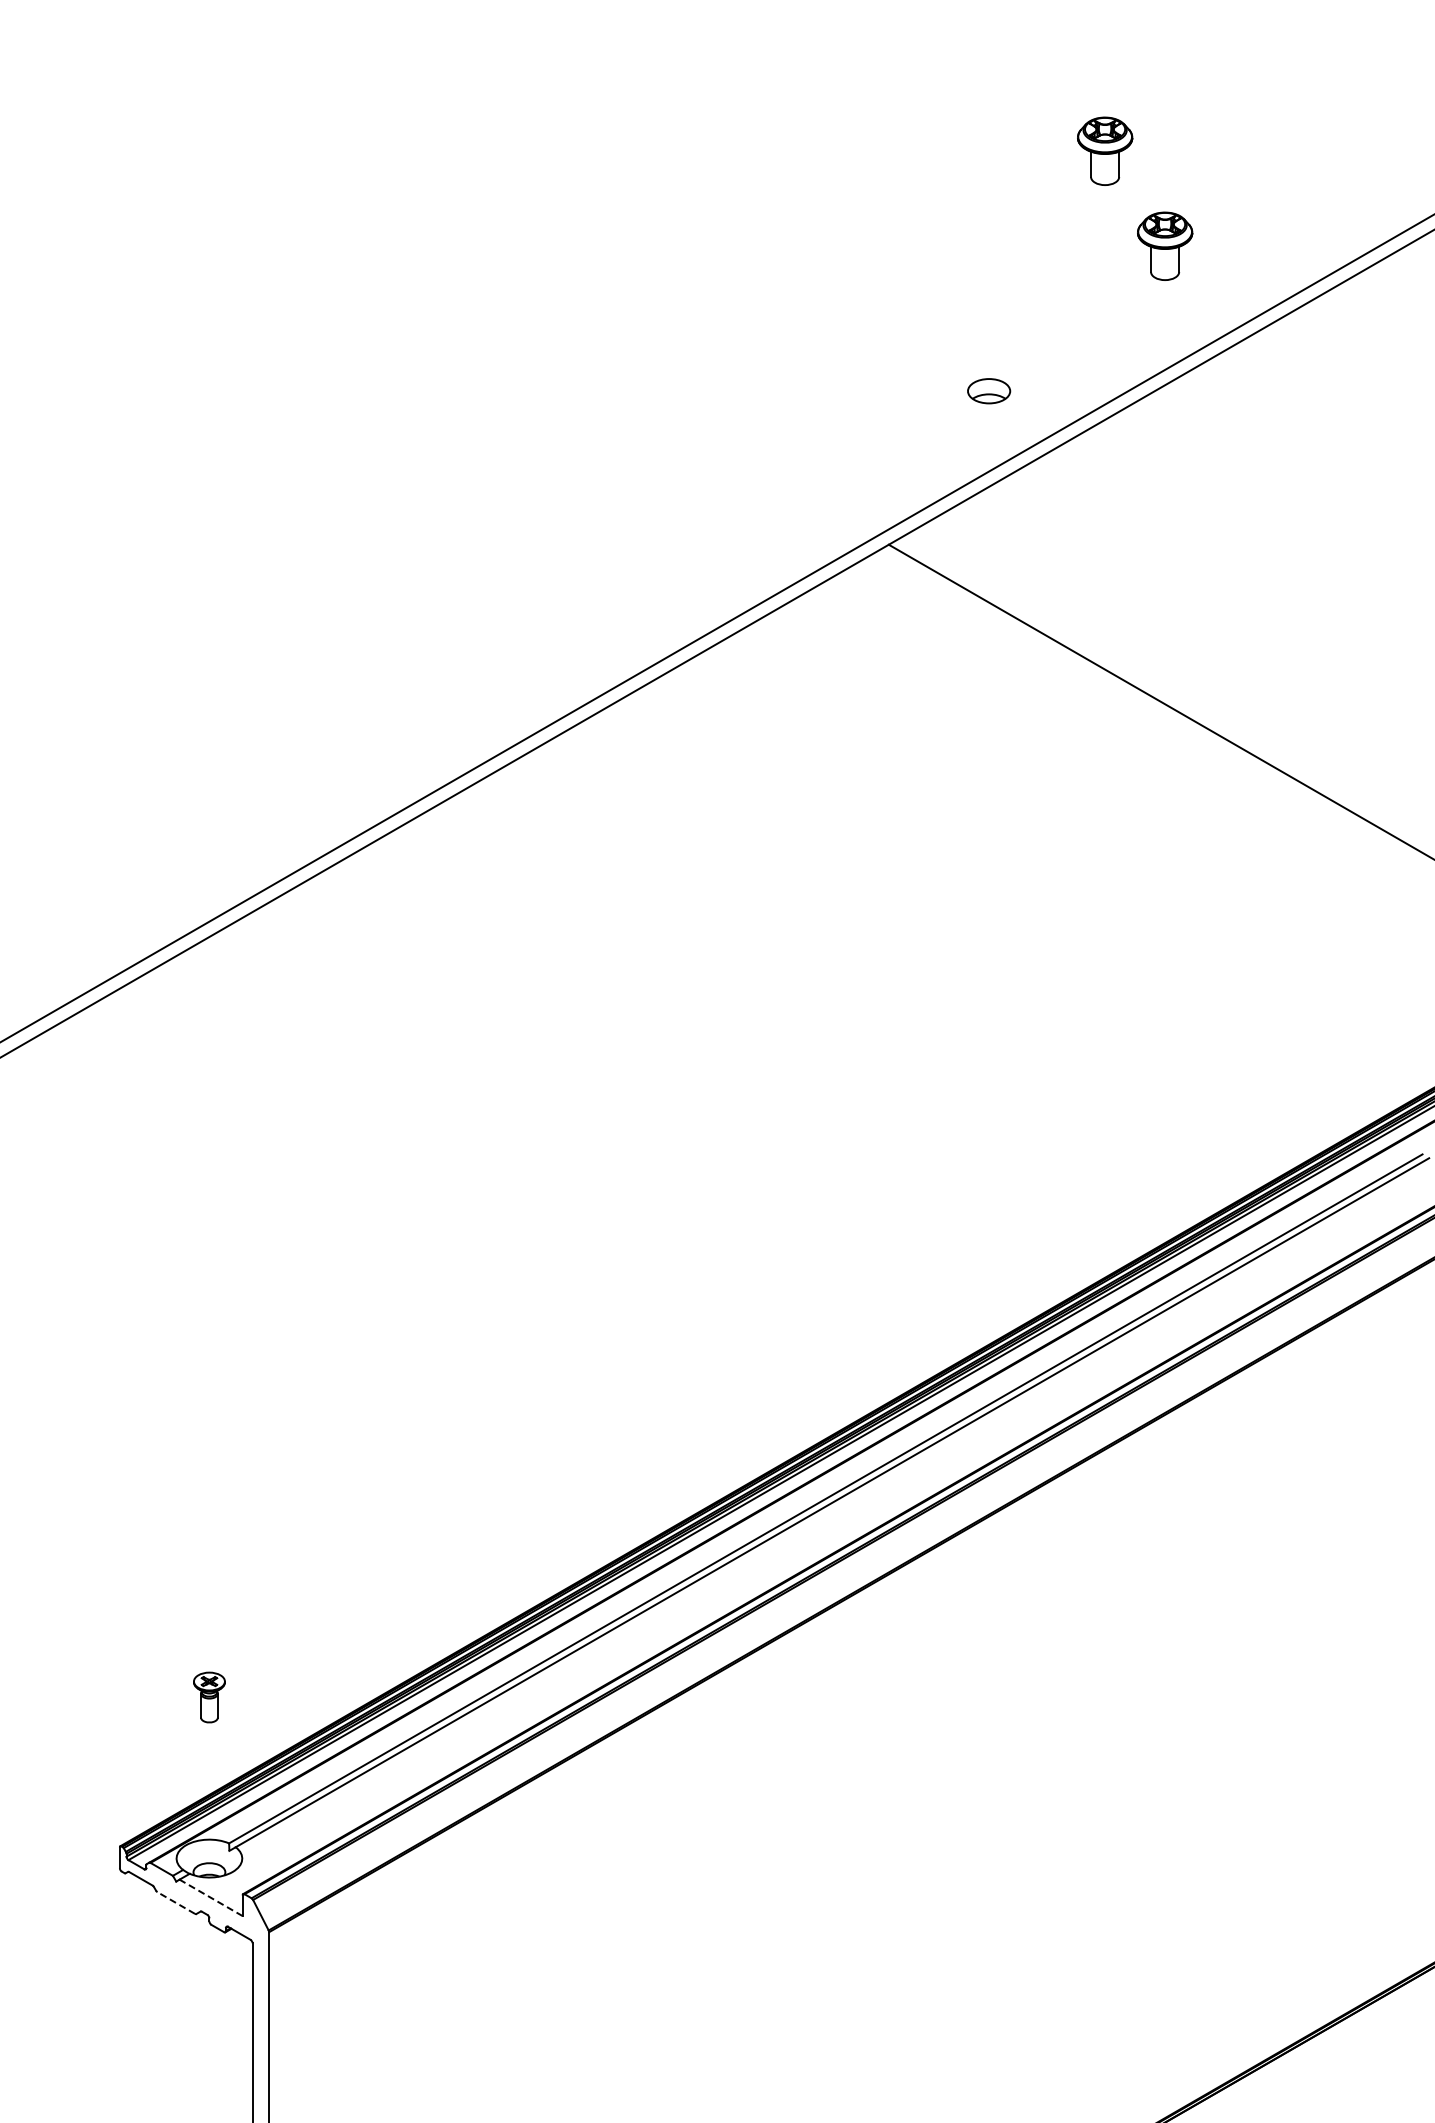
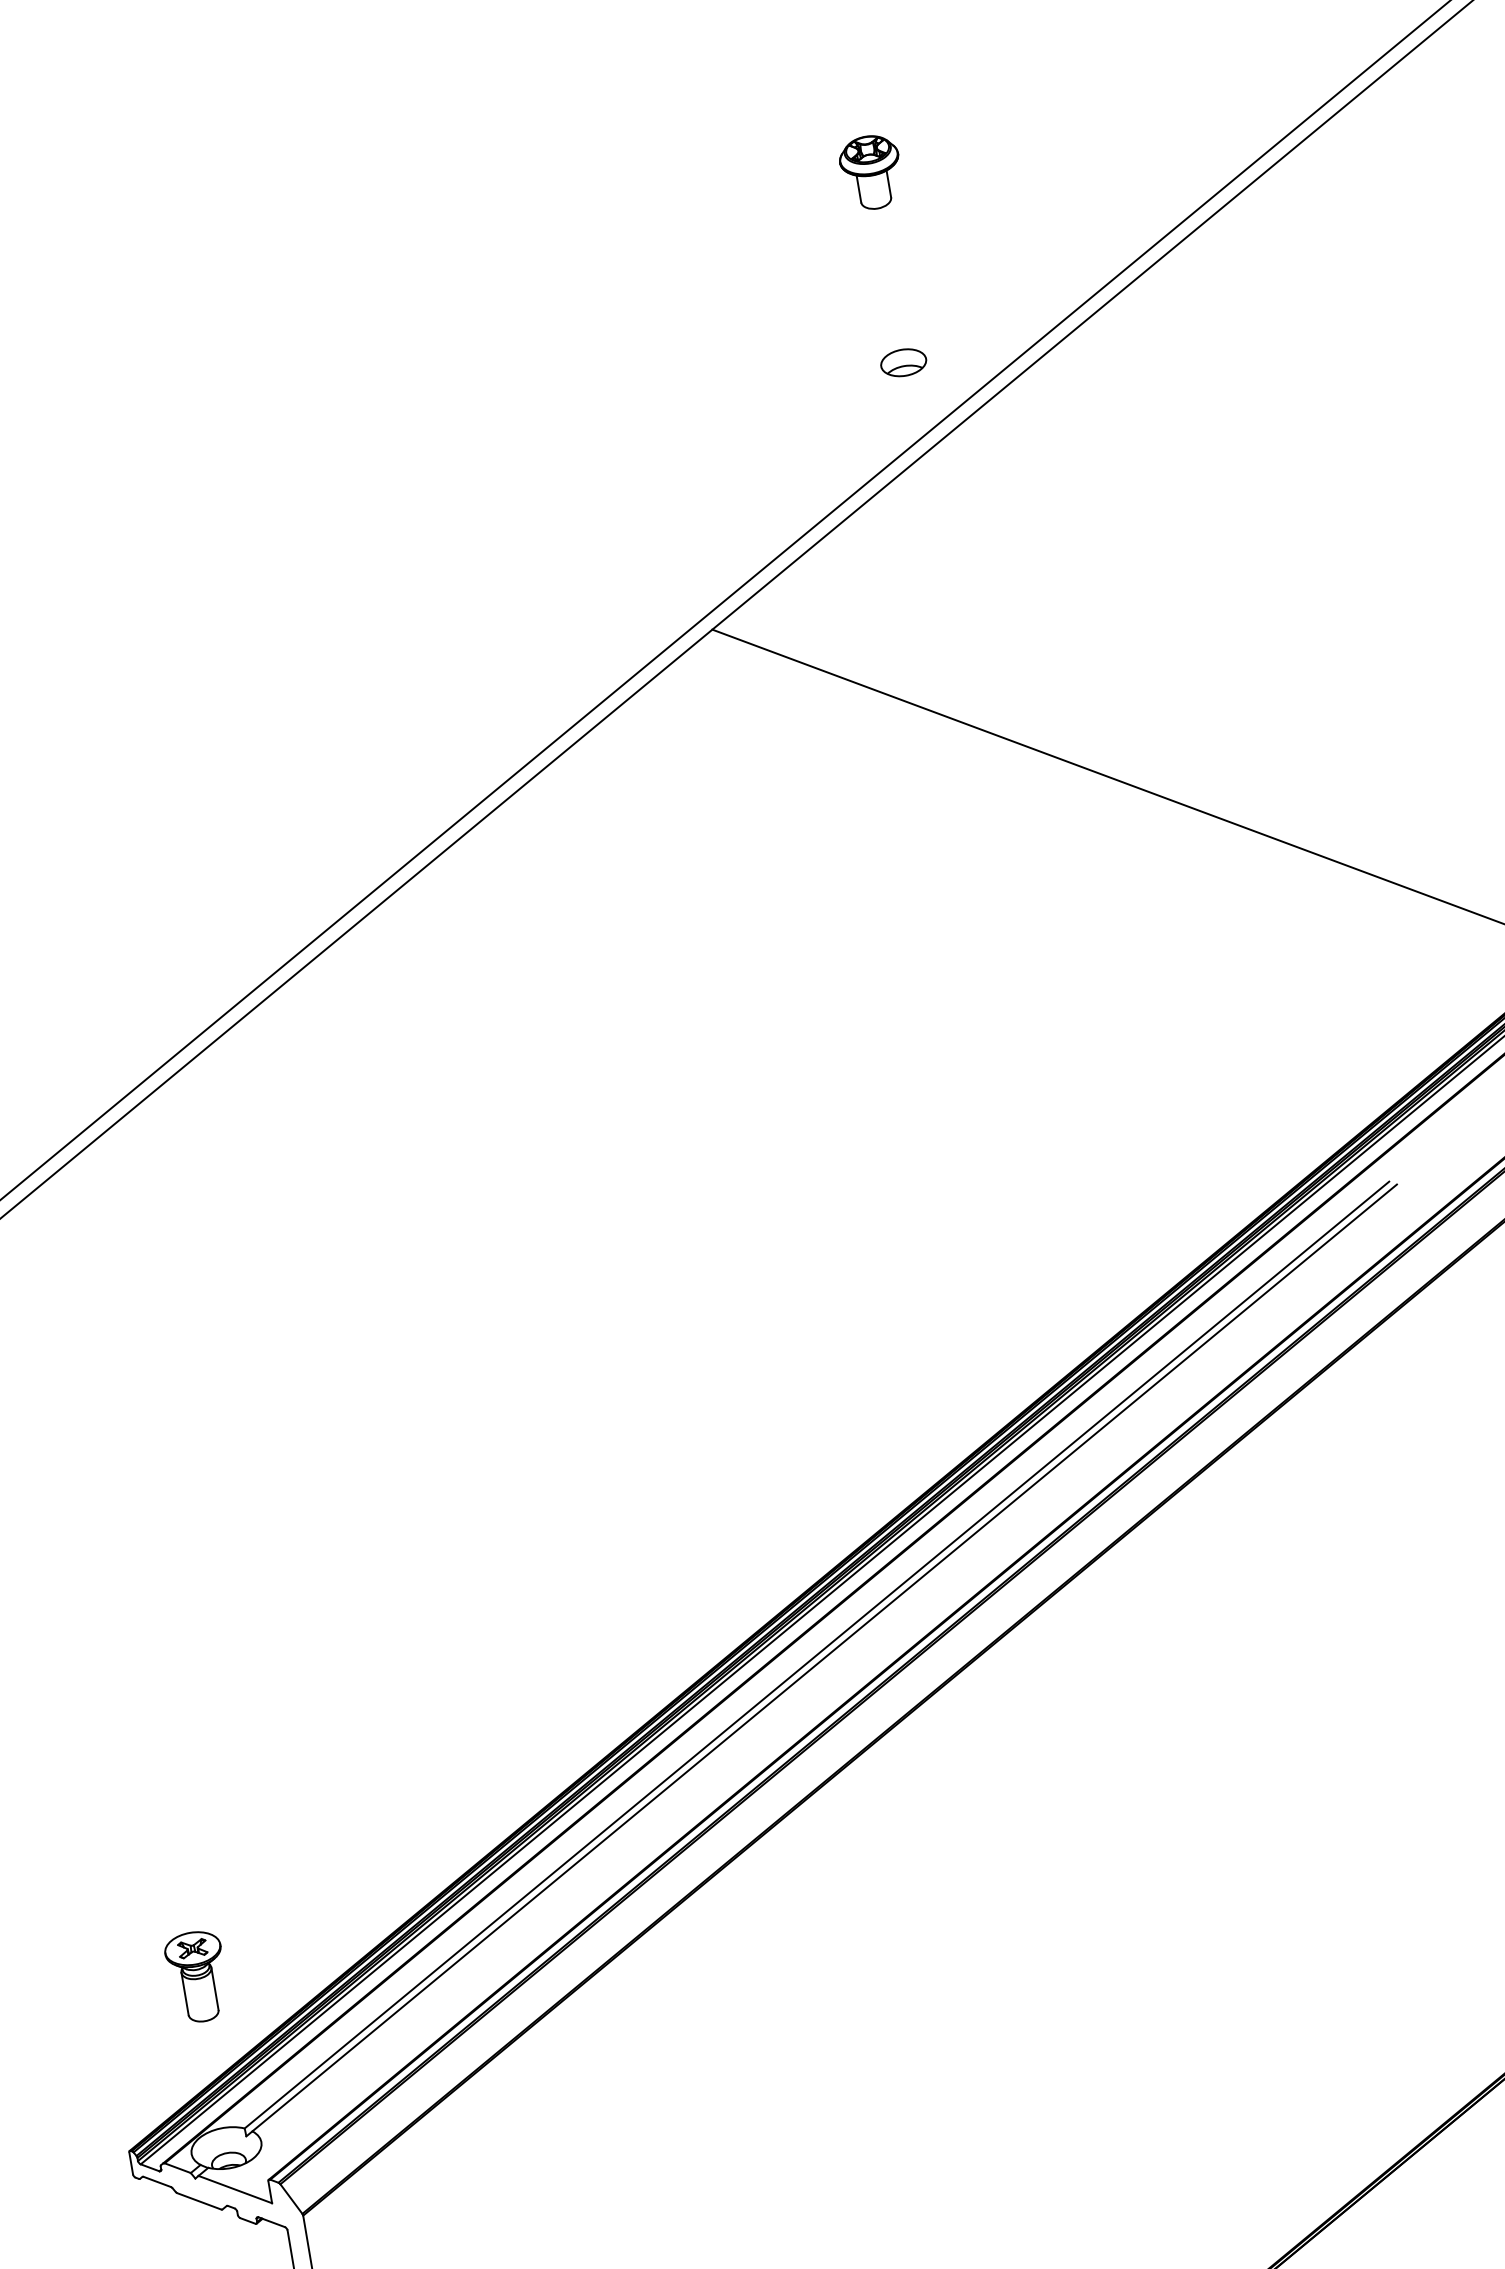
part: (1165, 245) -> (952, 261), removed
part: (989, 391) -> (904, 363), moved
part: (209, 1697) -> (197, 1976), size x1.67
line: (210, 1897) -> (234, 2189), dashed -> solid
line: (176, 1903) -> (199, 2201), dashed -> solid

